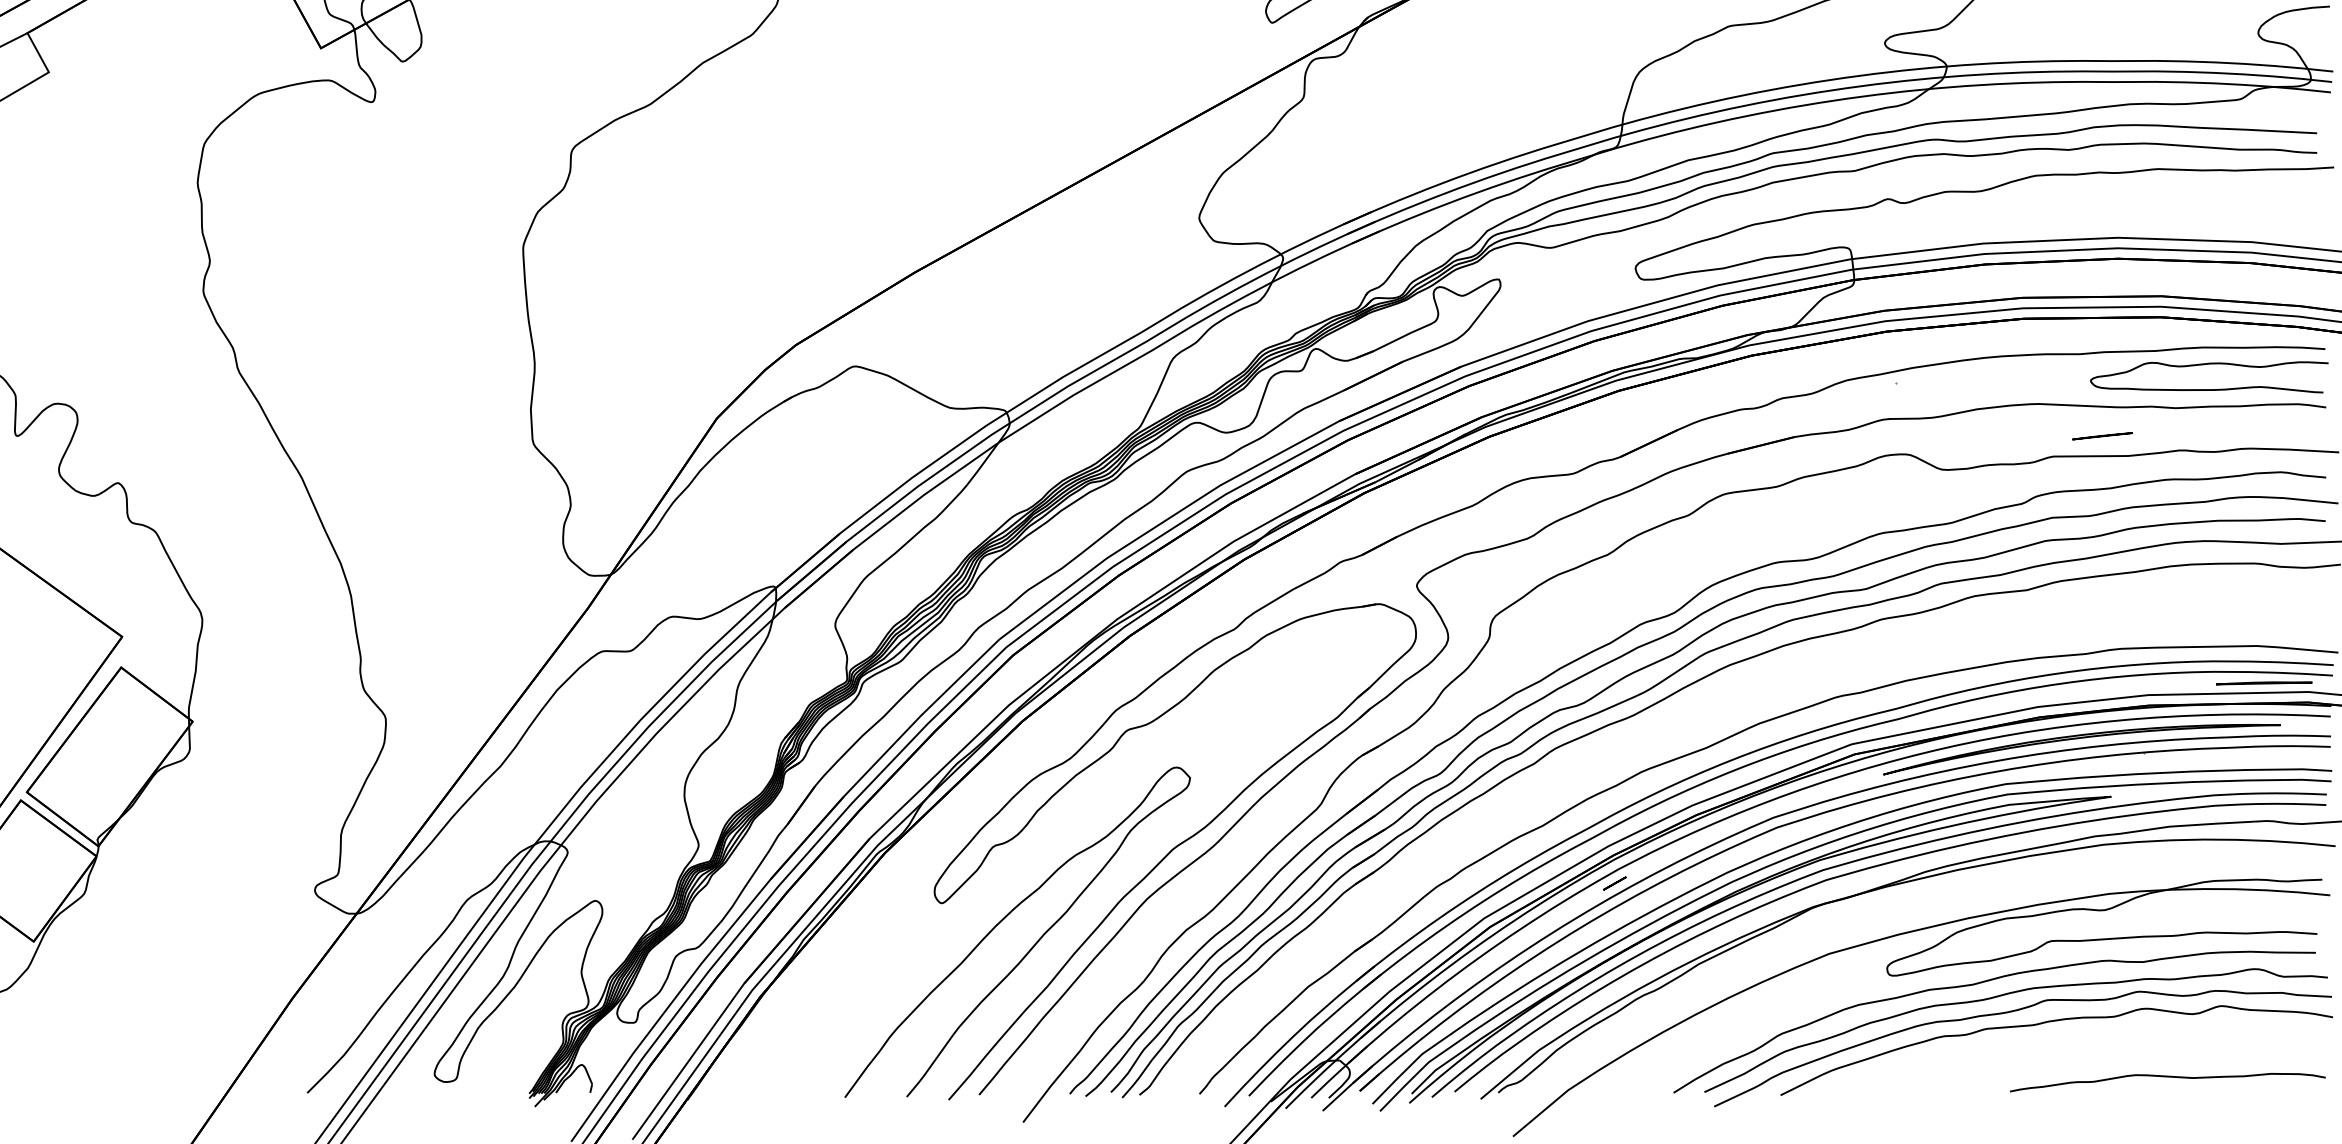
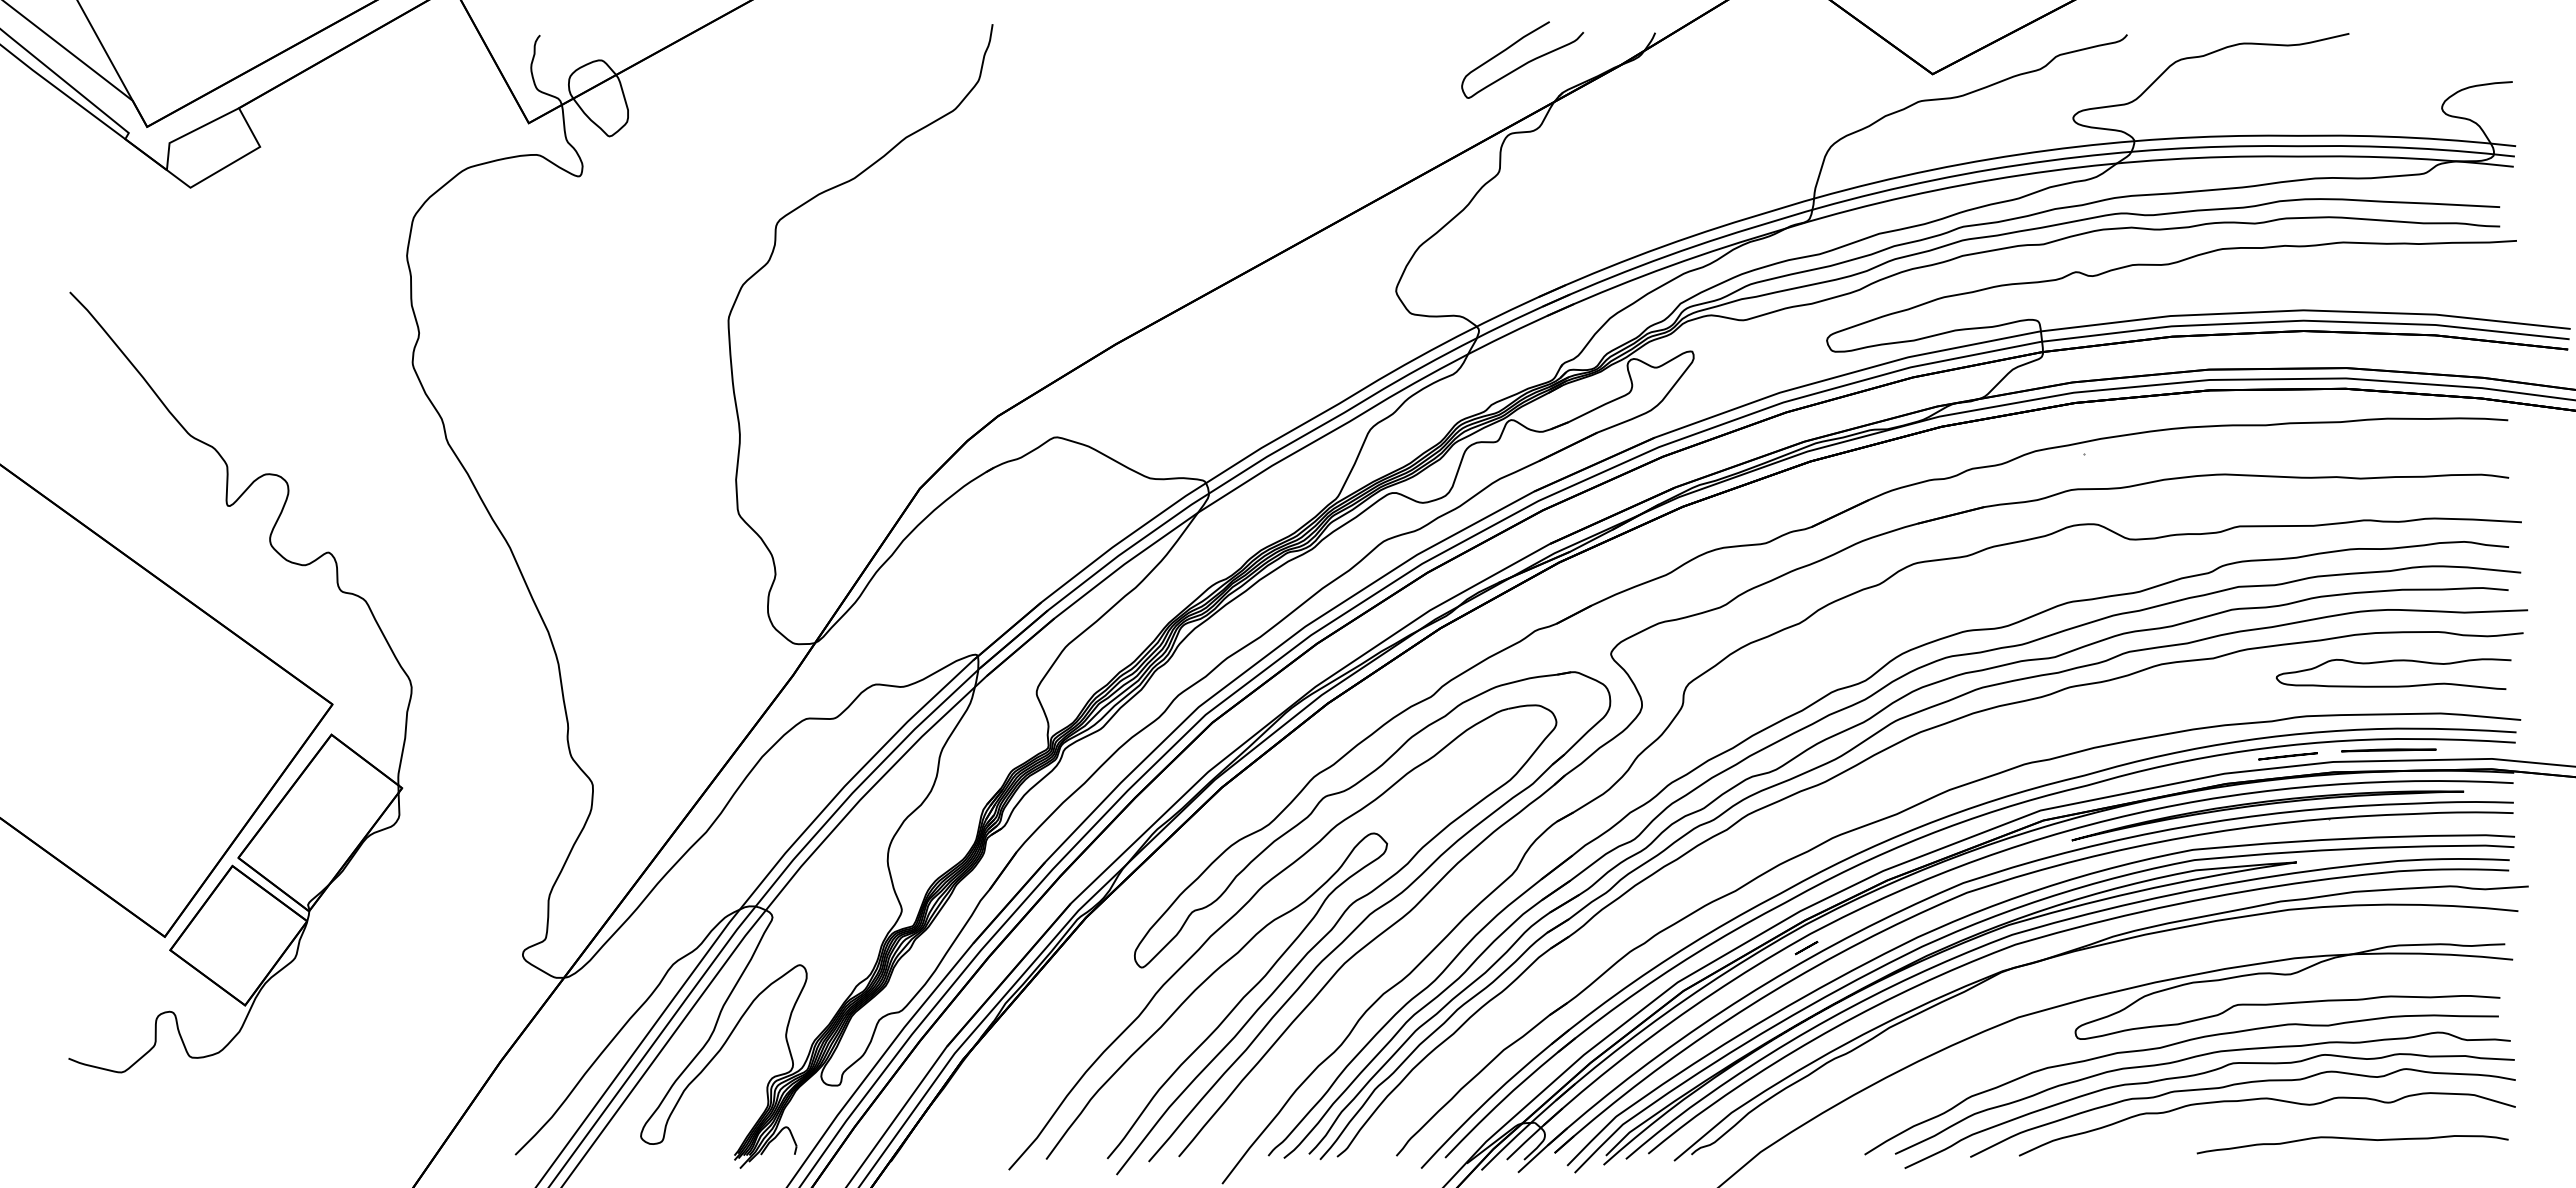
curve: (2209, 364) -> (2393, 661), moved
line: (2101, 436) -> (2287, 756), moved
line: (2263, 683) -> (2388, 750), moved
part: (1103, 894) -> (1301, 958), added
curve: (2086, 1037) -> (2272, 1100), added

